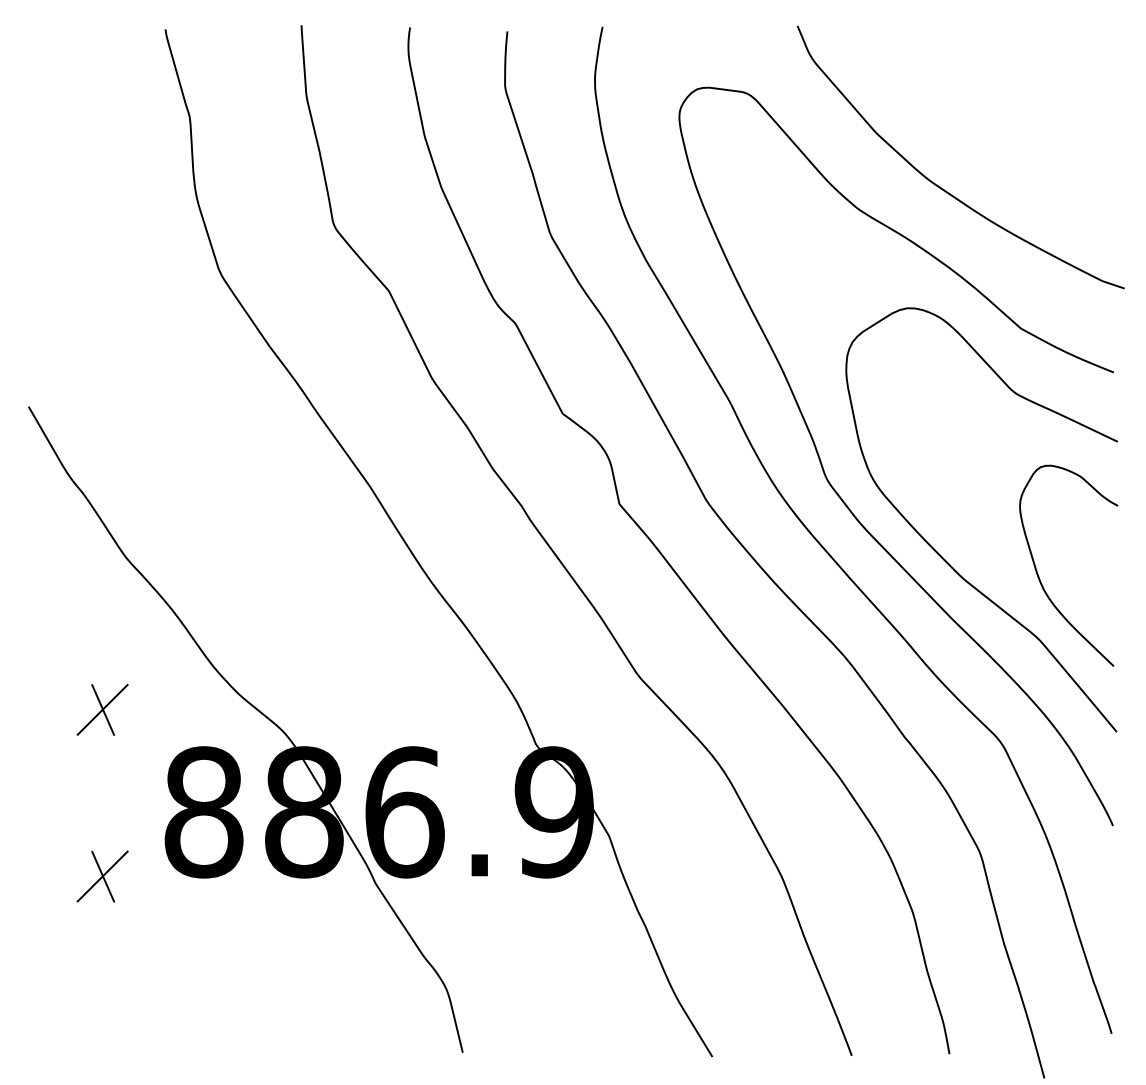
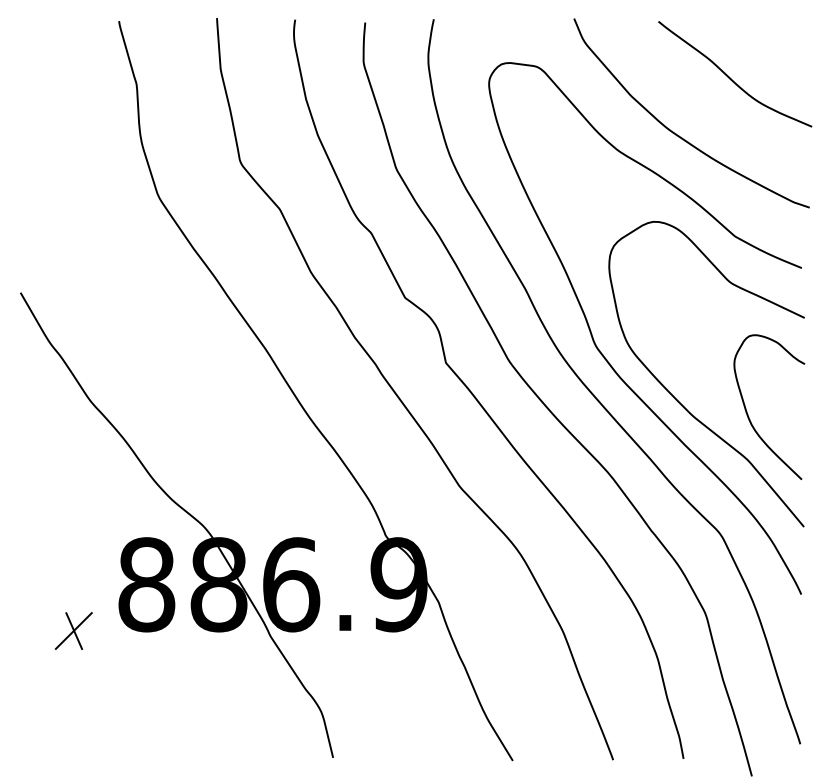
curve: (1016, 109) -> (731, 78), added
part: (102, 709) -> (73, 510), removed

